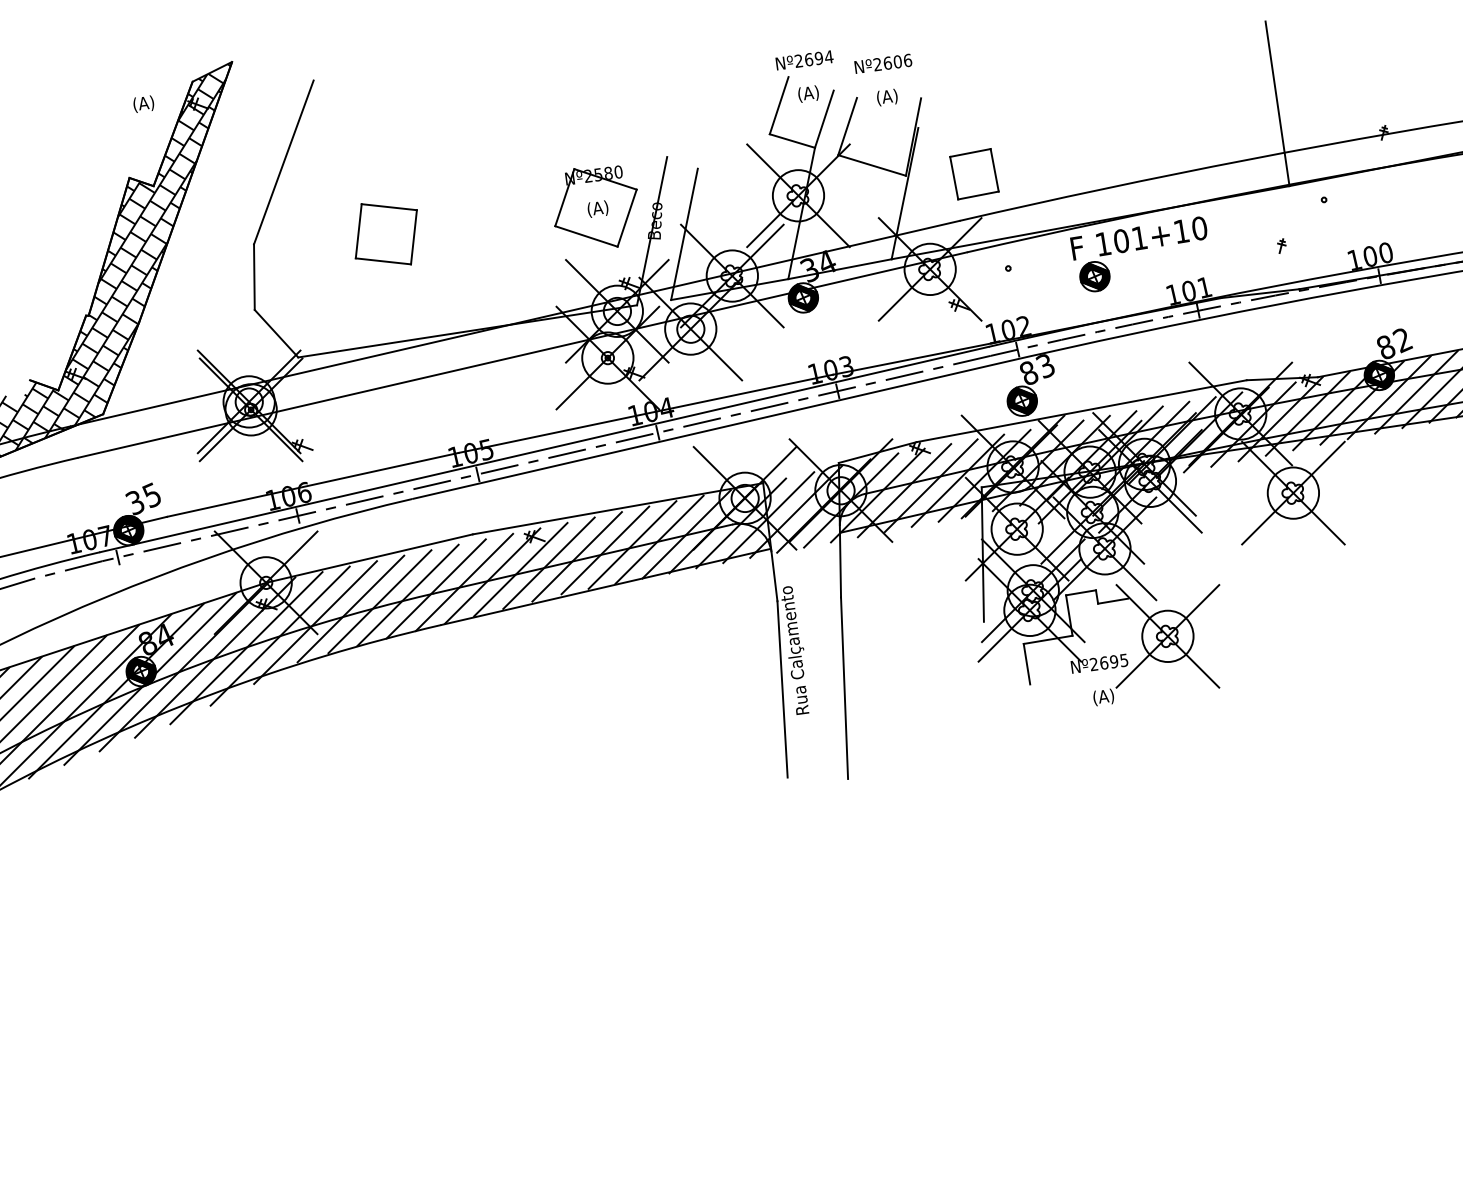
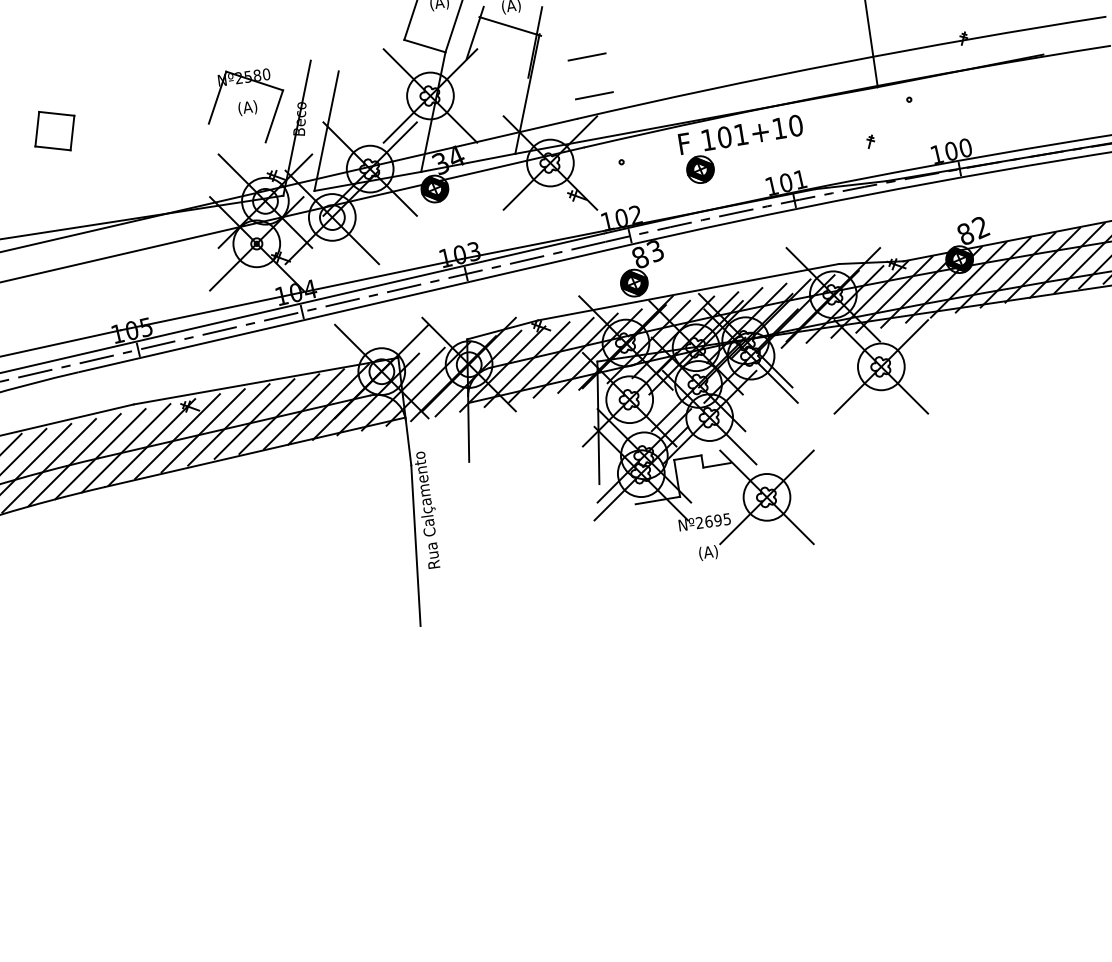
line: (871, 165) -> (509, 26), moved
line: (994, 170) -> (609, 72), removed
line: (954, 177) -> (572, 79), removed
part: (385, 234) -> (54, 131), size x0.7
line: (586, 236) -> (237, 133), removed
line: (1026, 663) -> (638, 522), removed
line: (844, 687) -> (472, 543), removed

